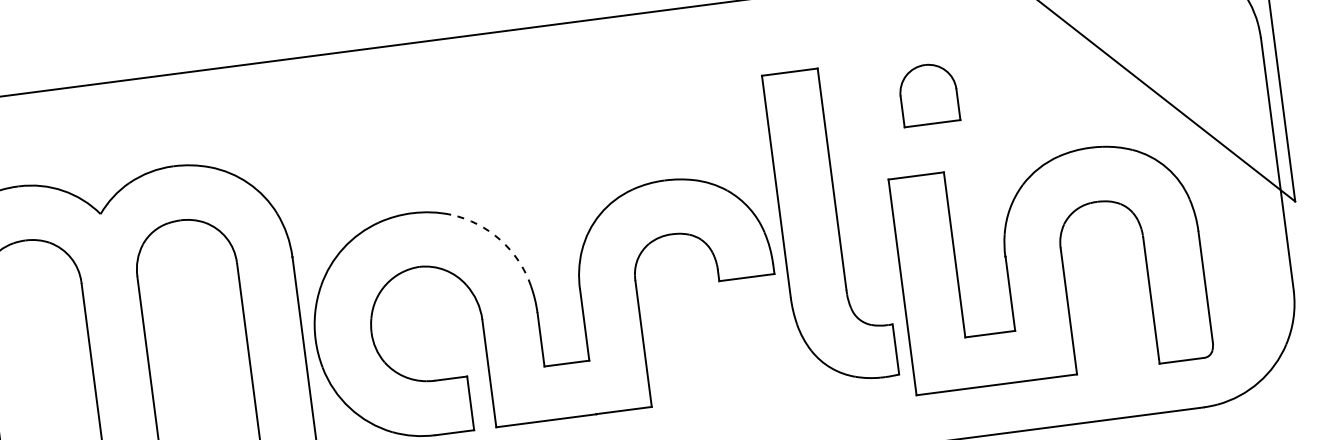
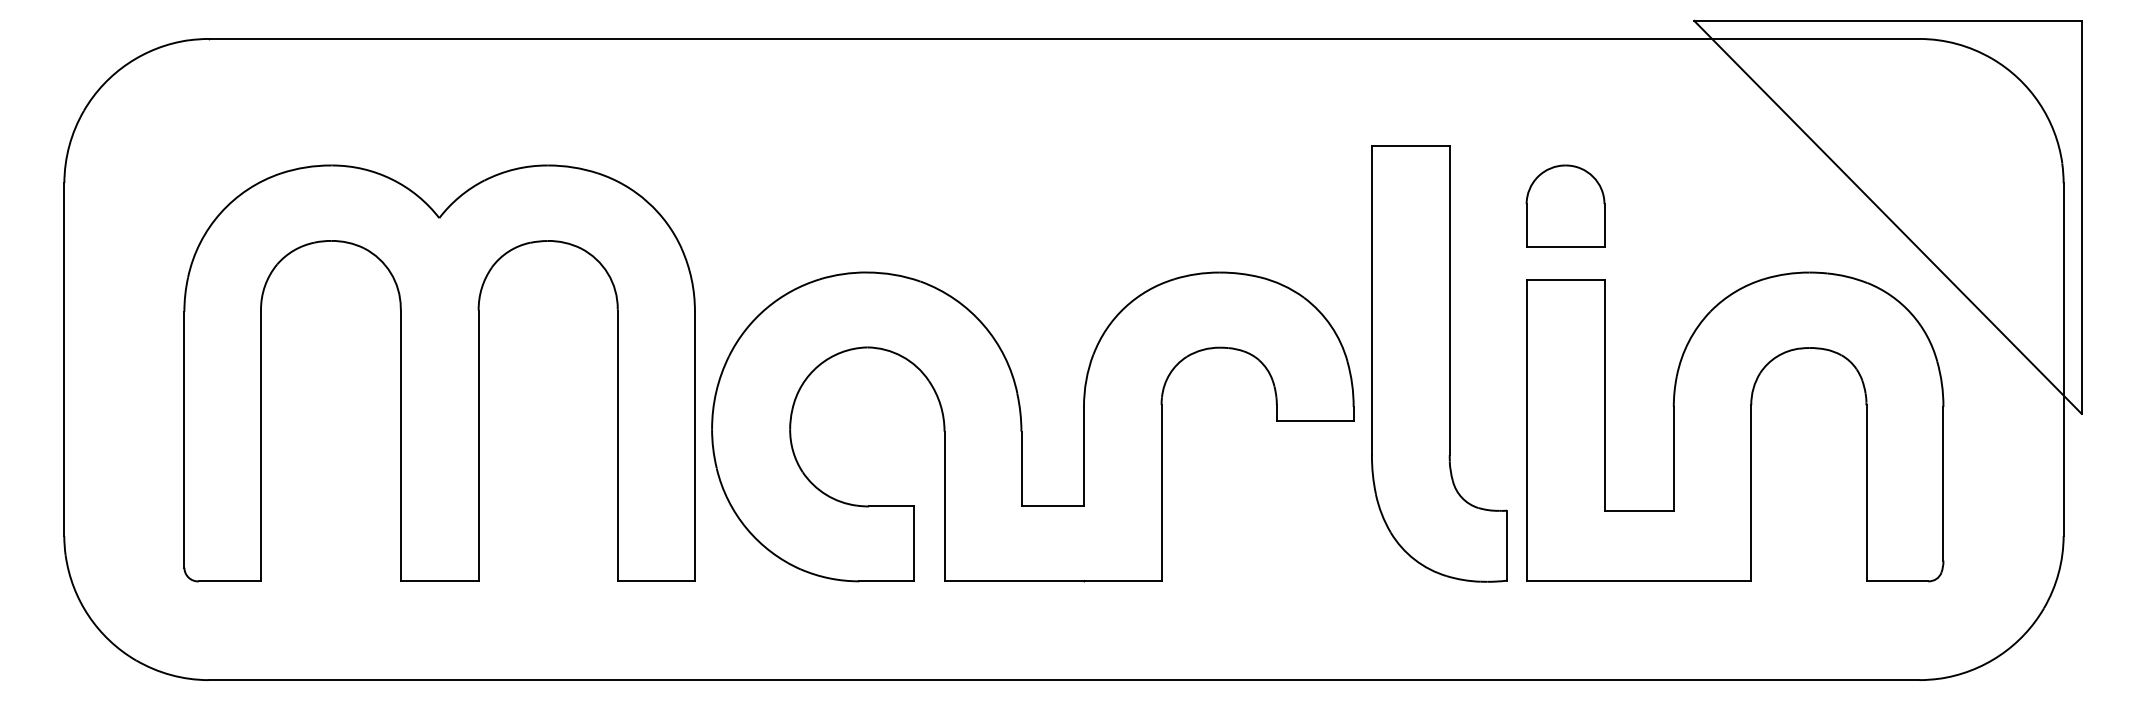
part: (928, 93) -> (1565, 205), moved
arc: (500, 240) -> (983, 325), dashed -> solid
part: (1051, 264) -> (1735, 426), moved

